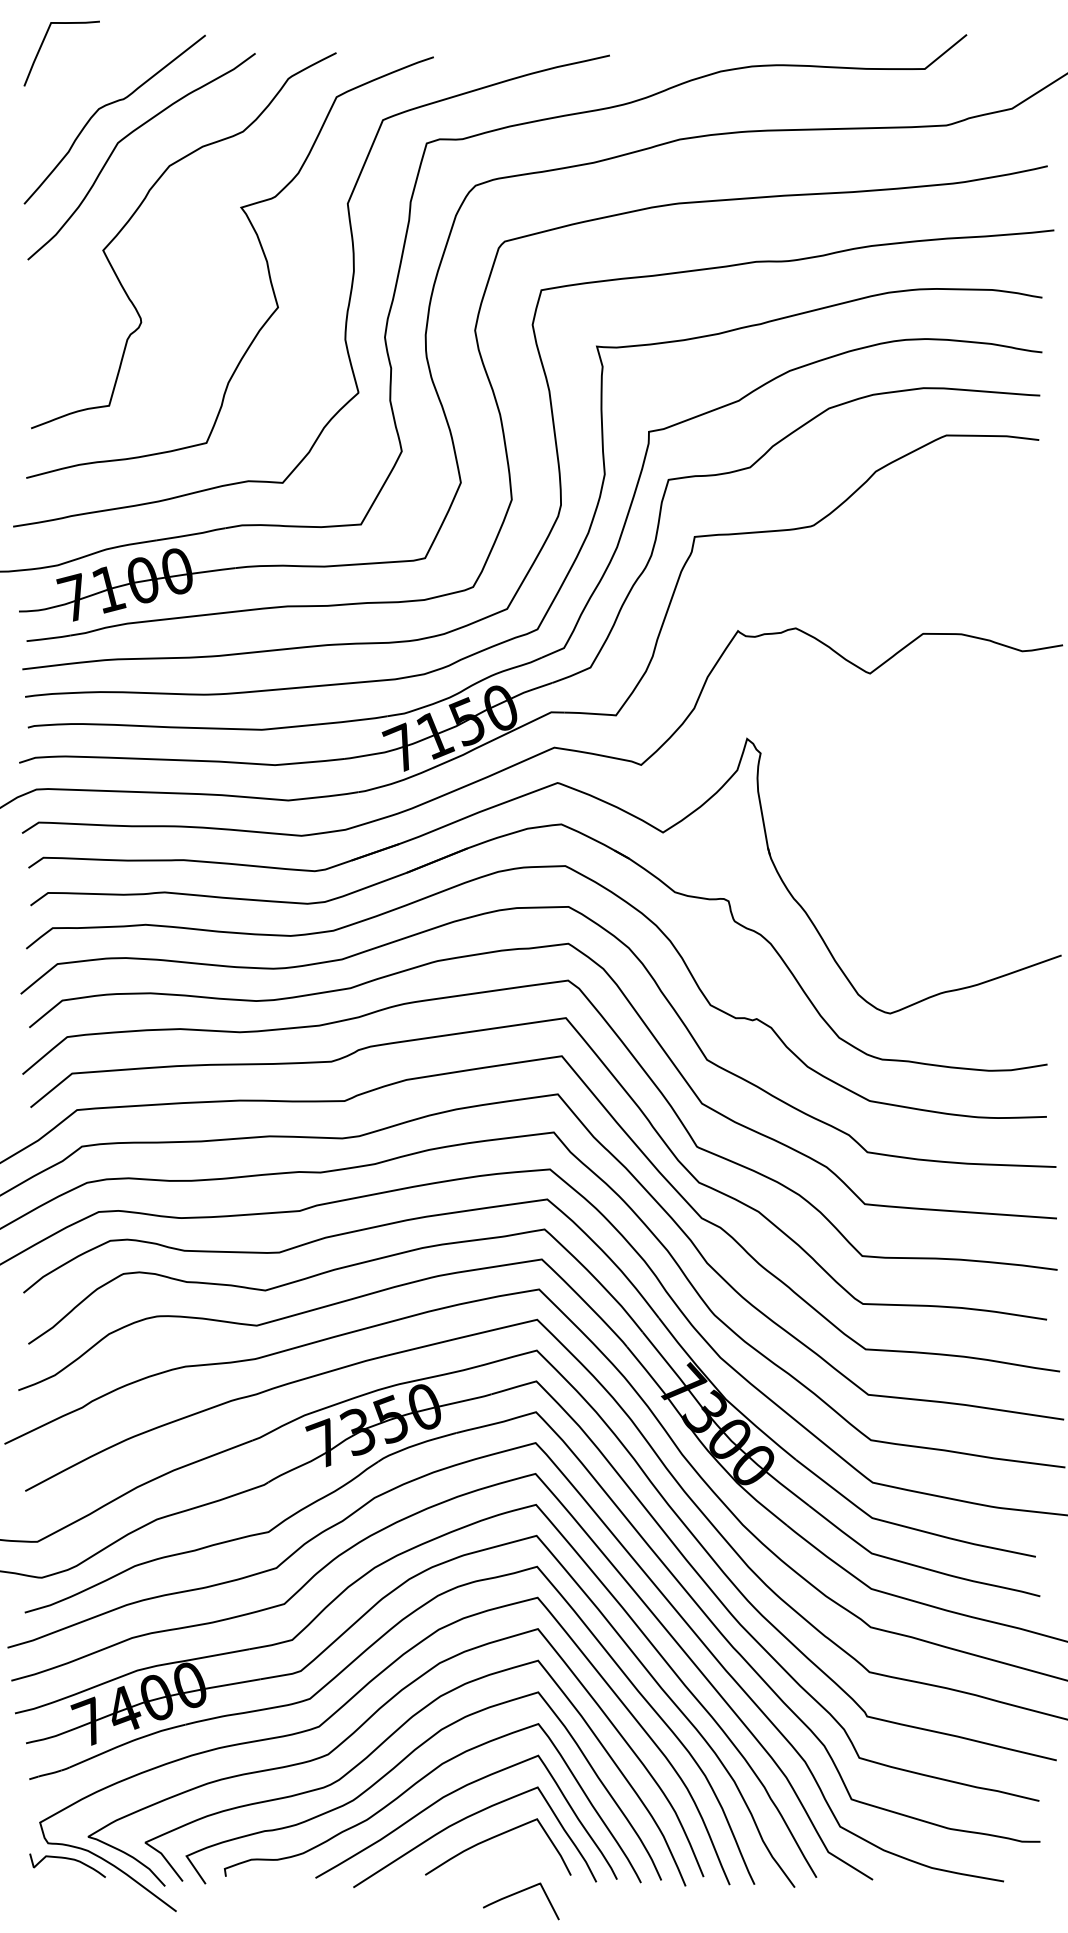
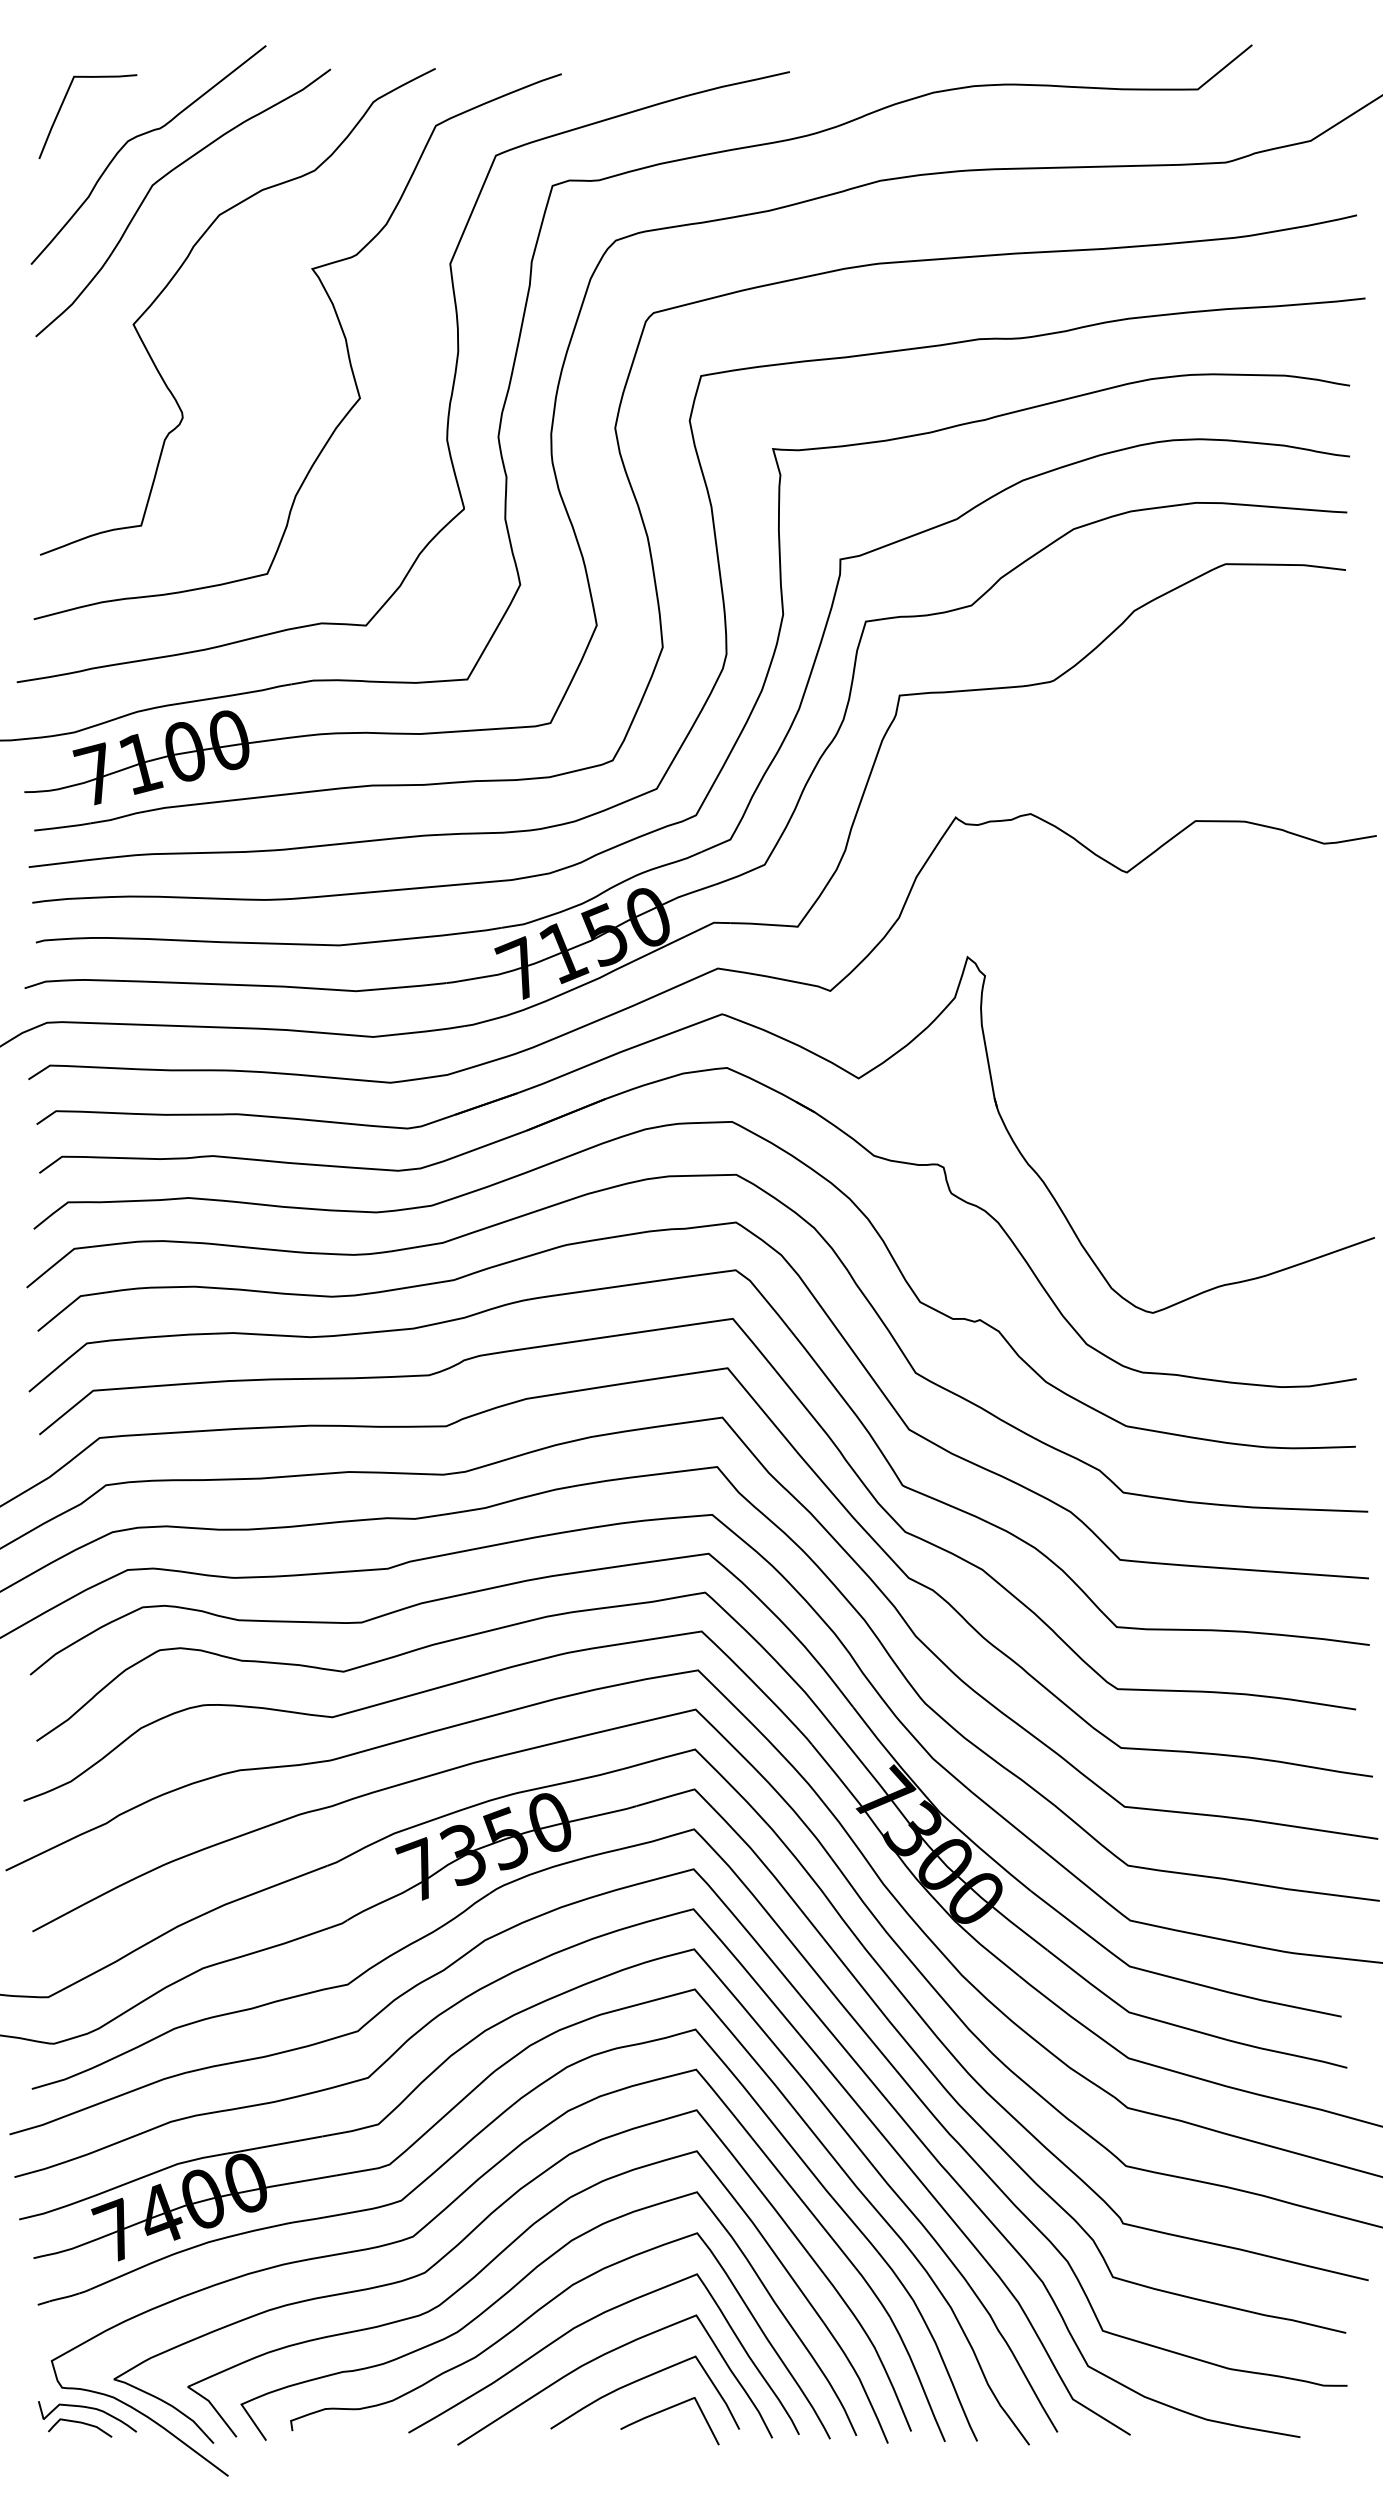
curve: (42, 45) -> (62, 106), moved
curve: (62, 1870) -> (80, 2423), added
curve: (518, 1893) -> (666, 2410), moved

